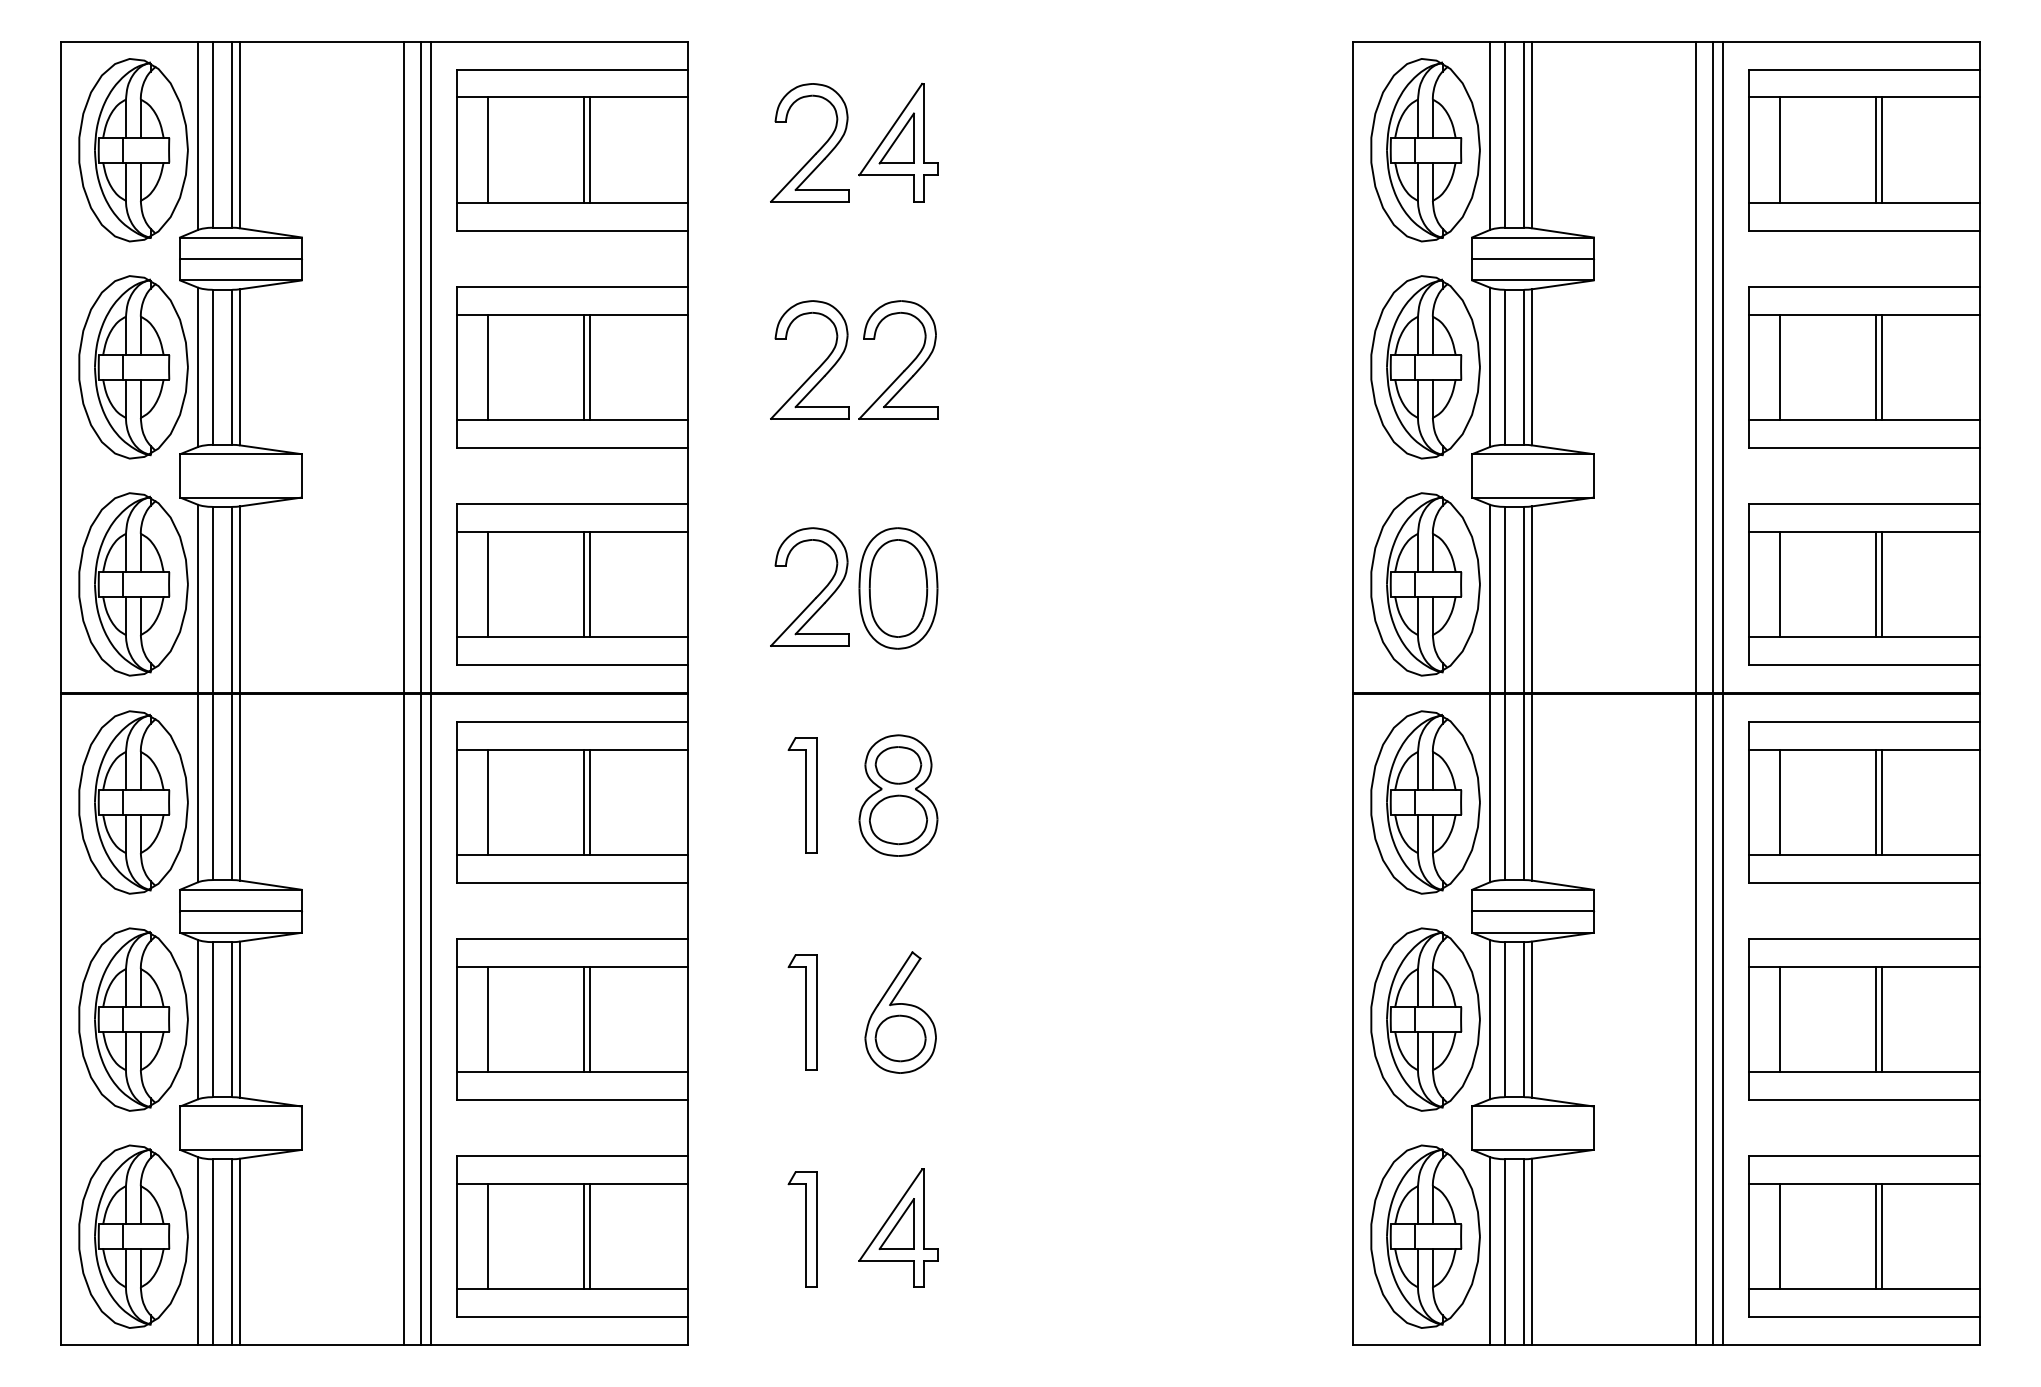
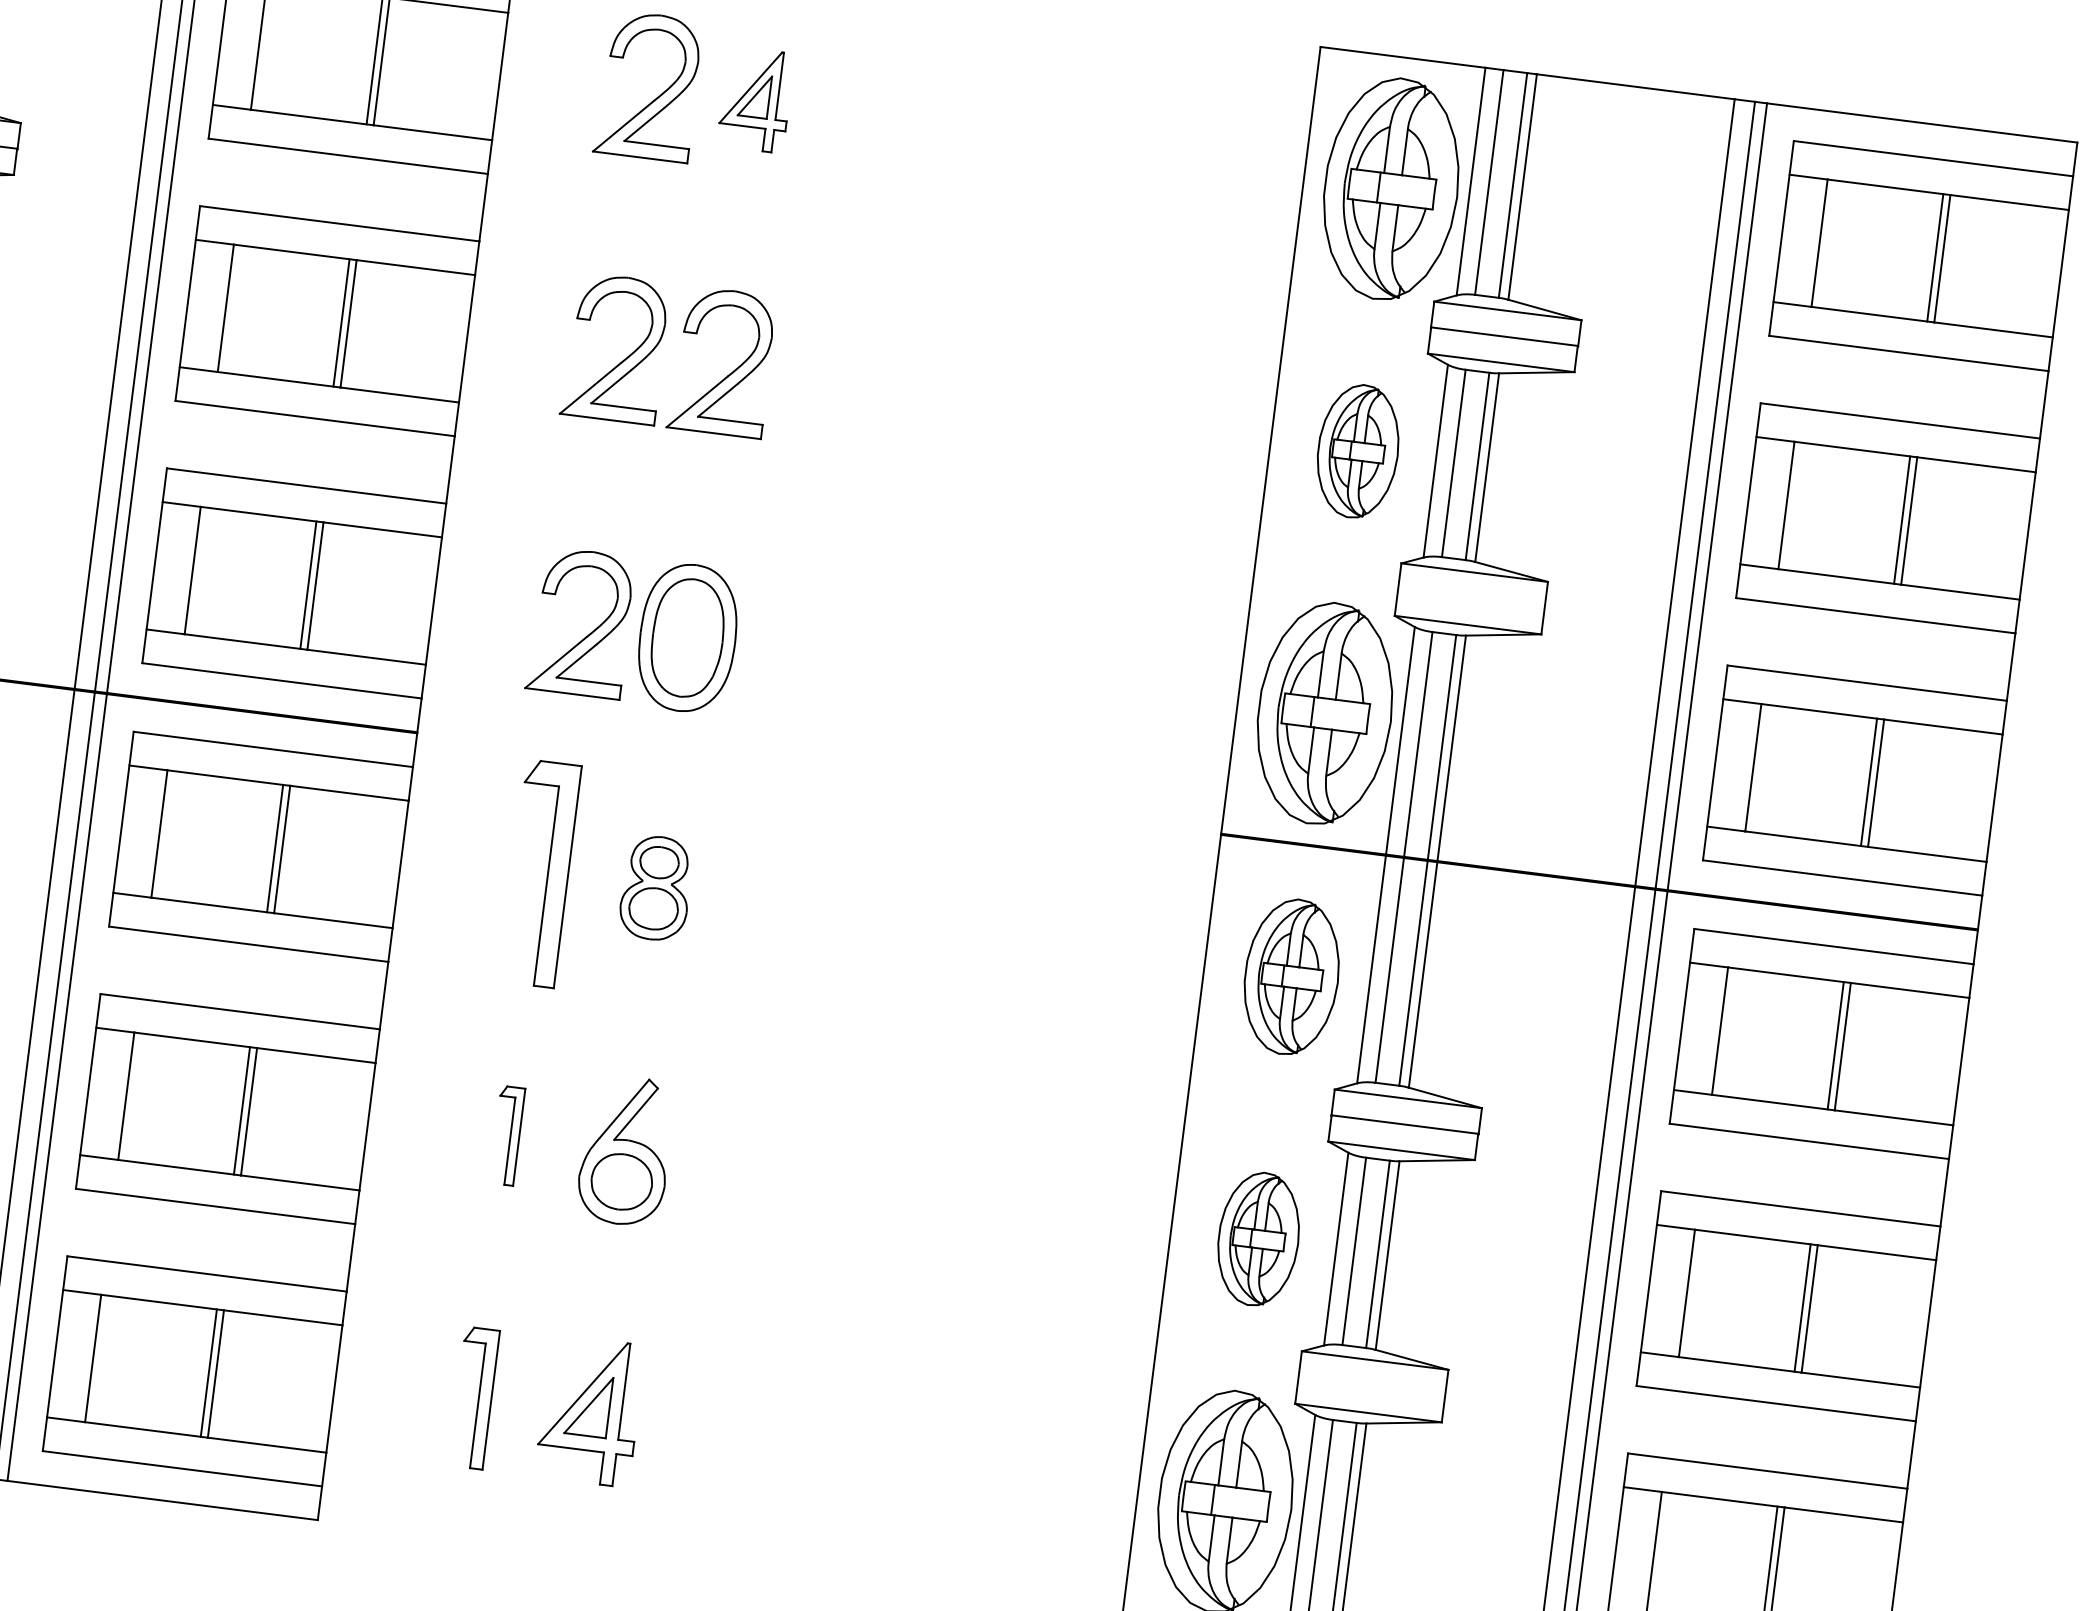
part: (898, 142) -> (755, 99), size x0.7
part: (1425, 367) -> (1358, 451), size x0.6
part: (802, 795) -> (540, 873), size x1.6
part: (898, 795) -> (656, 888), size x0.7
part: (1425, 802) -> (1291, 977), size x0.7
part: (802, 1012) -> (507, 1135), size x0.7
part: (1425, 1019) -> (1258, 1239), size x0.6

